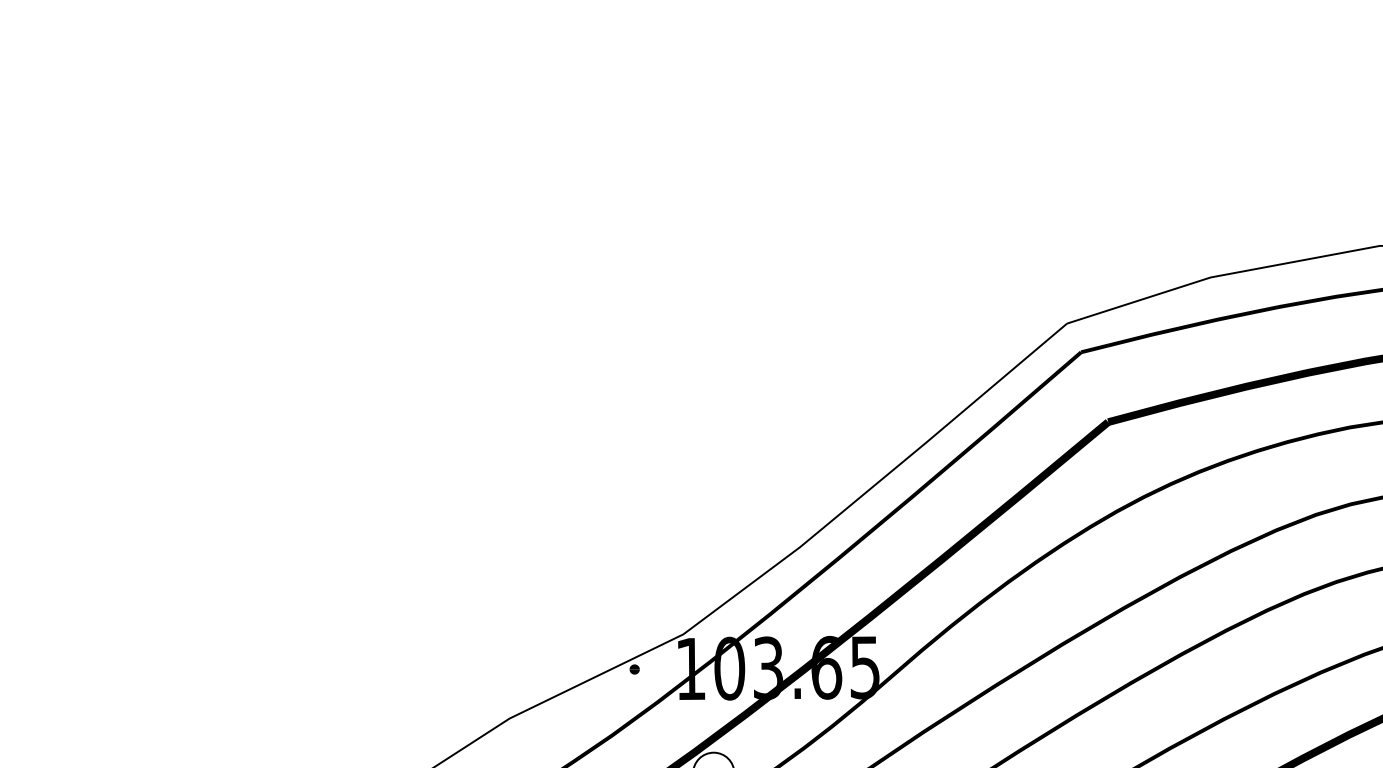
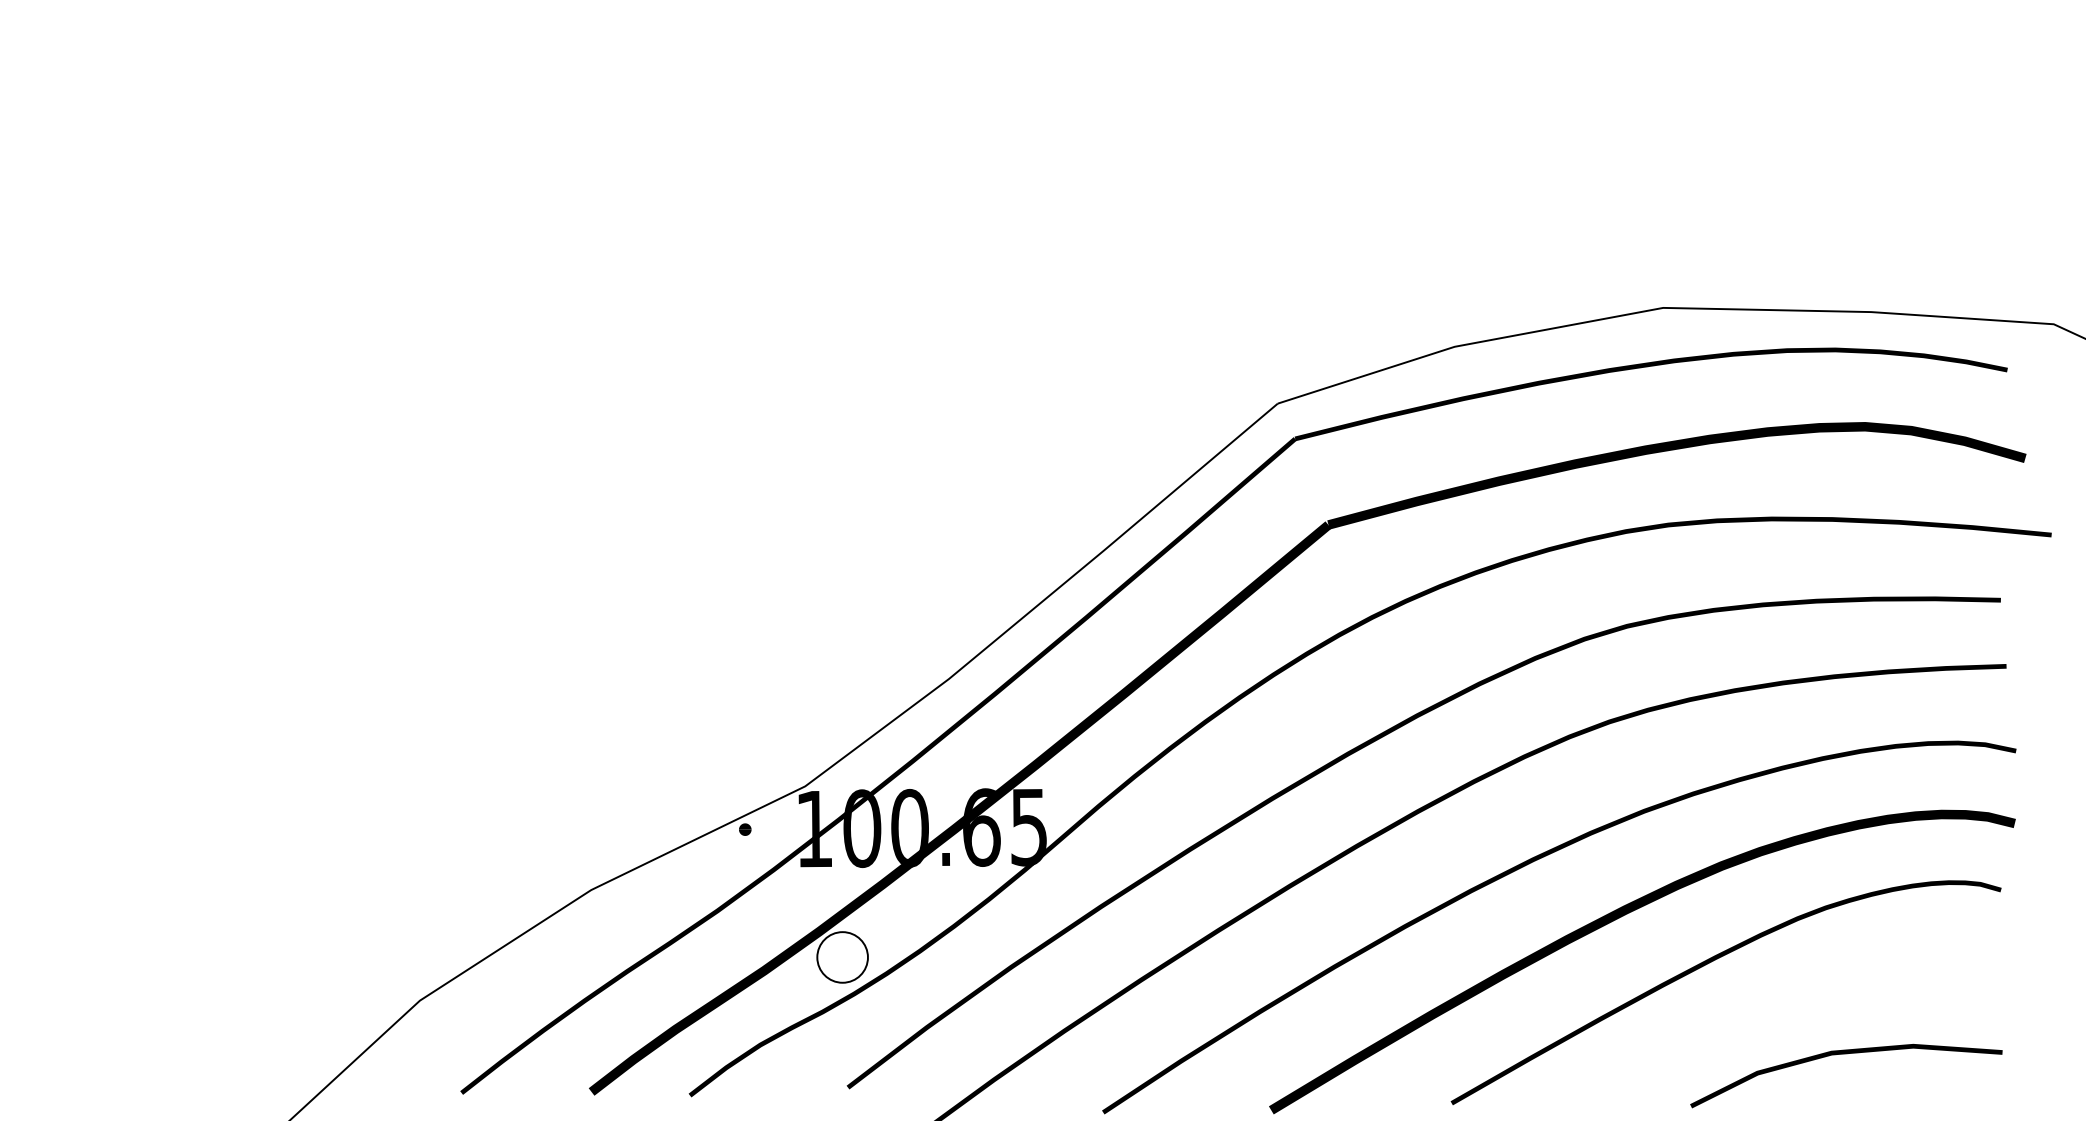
text: (768, 668) -> (909, 828), 103.65 -> 100.65

